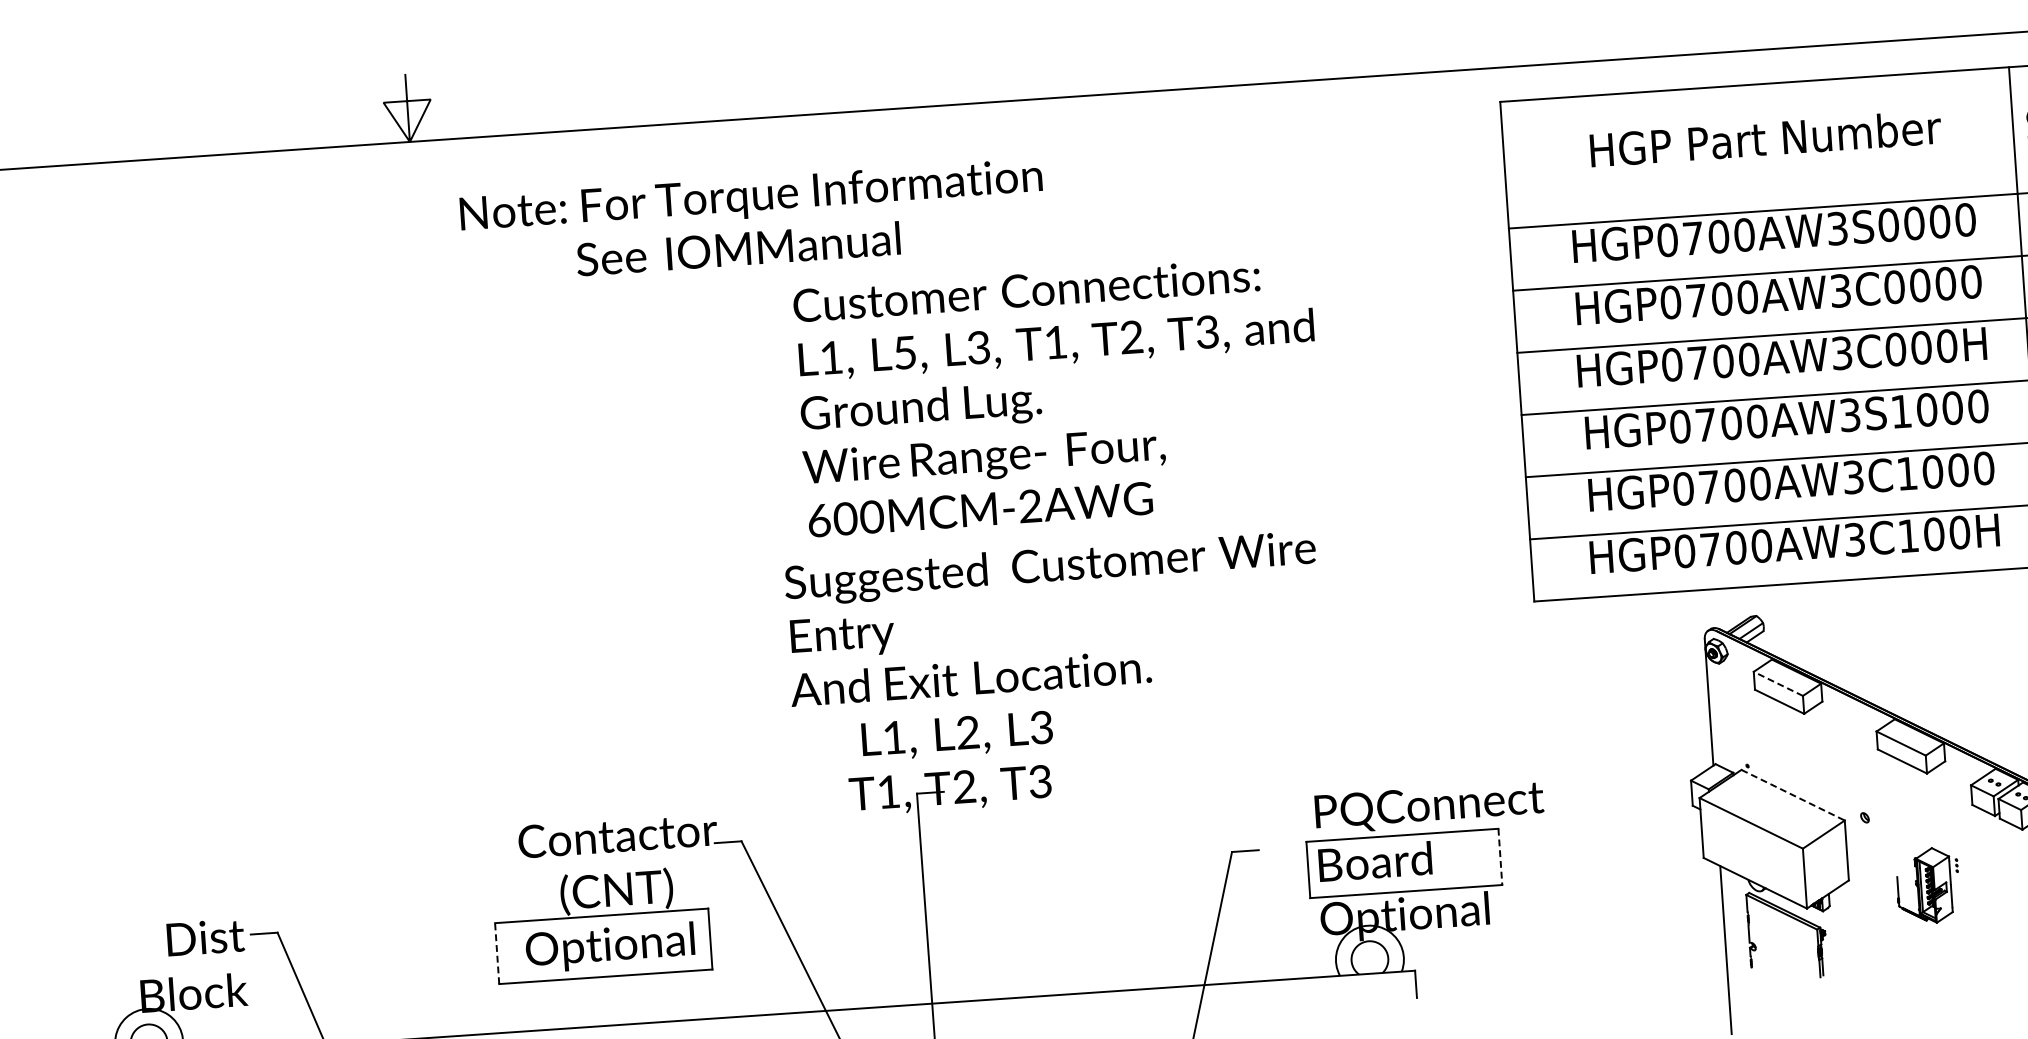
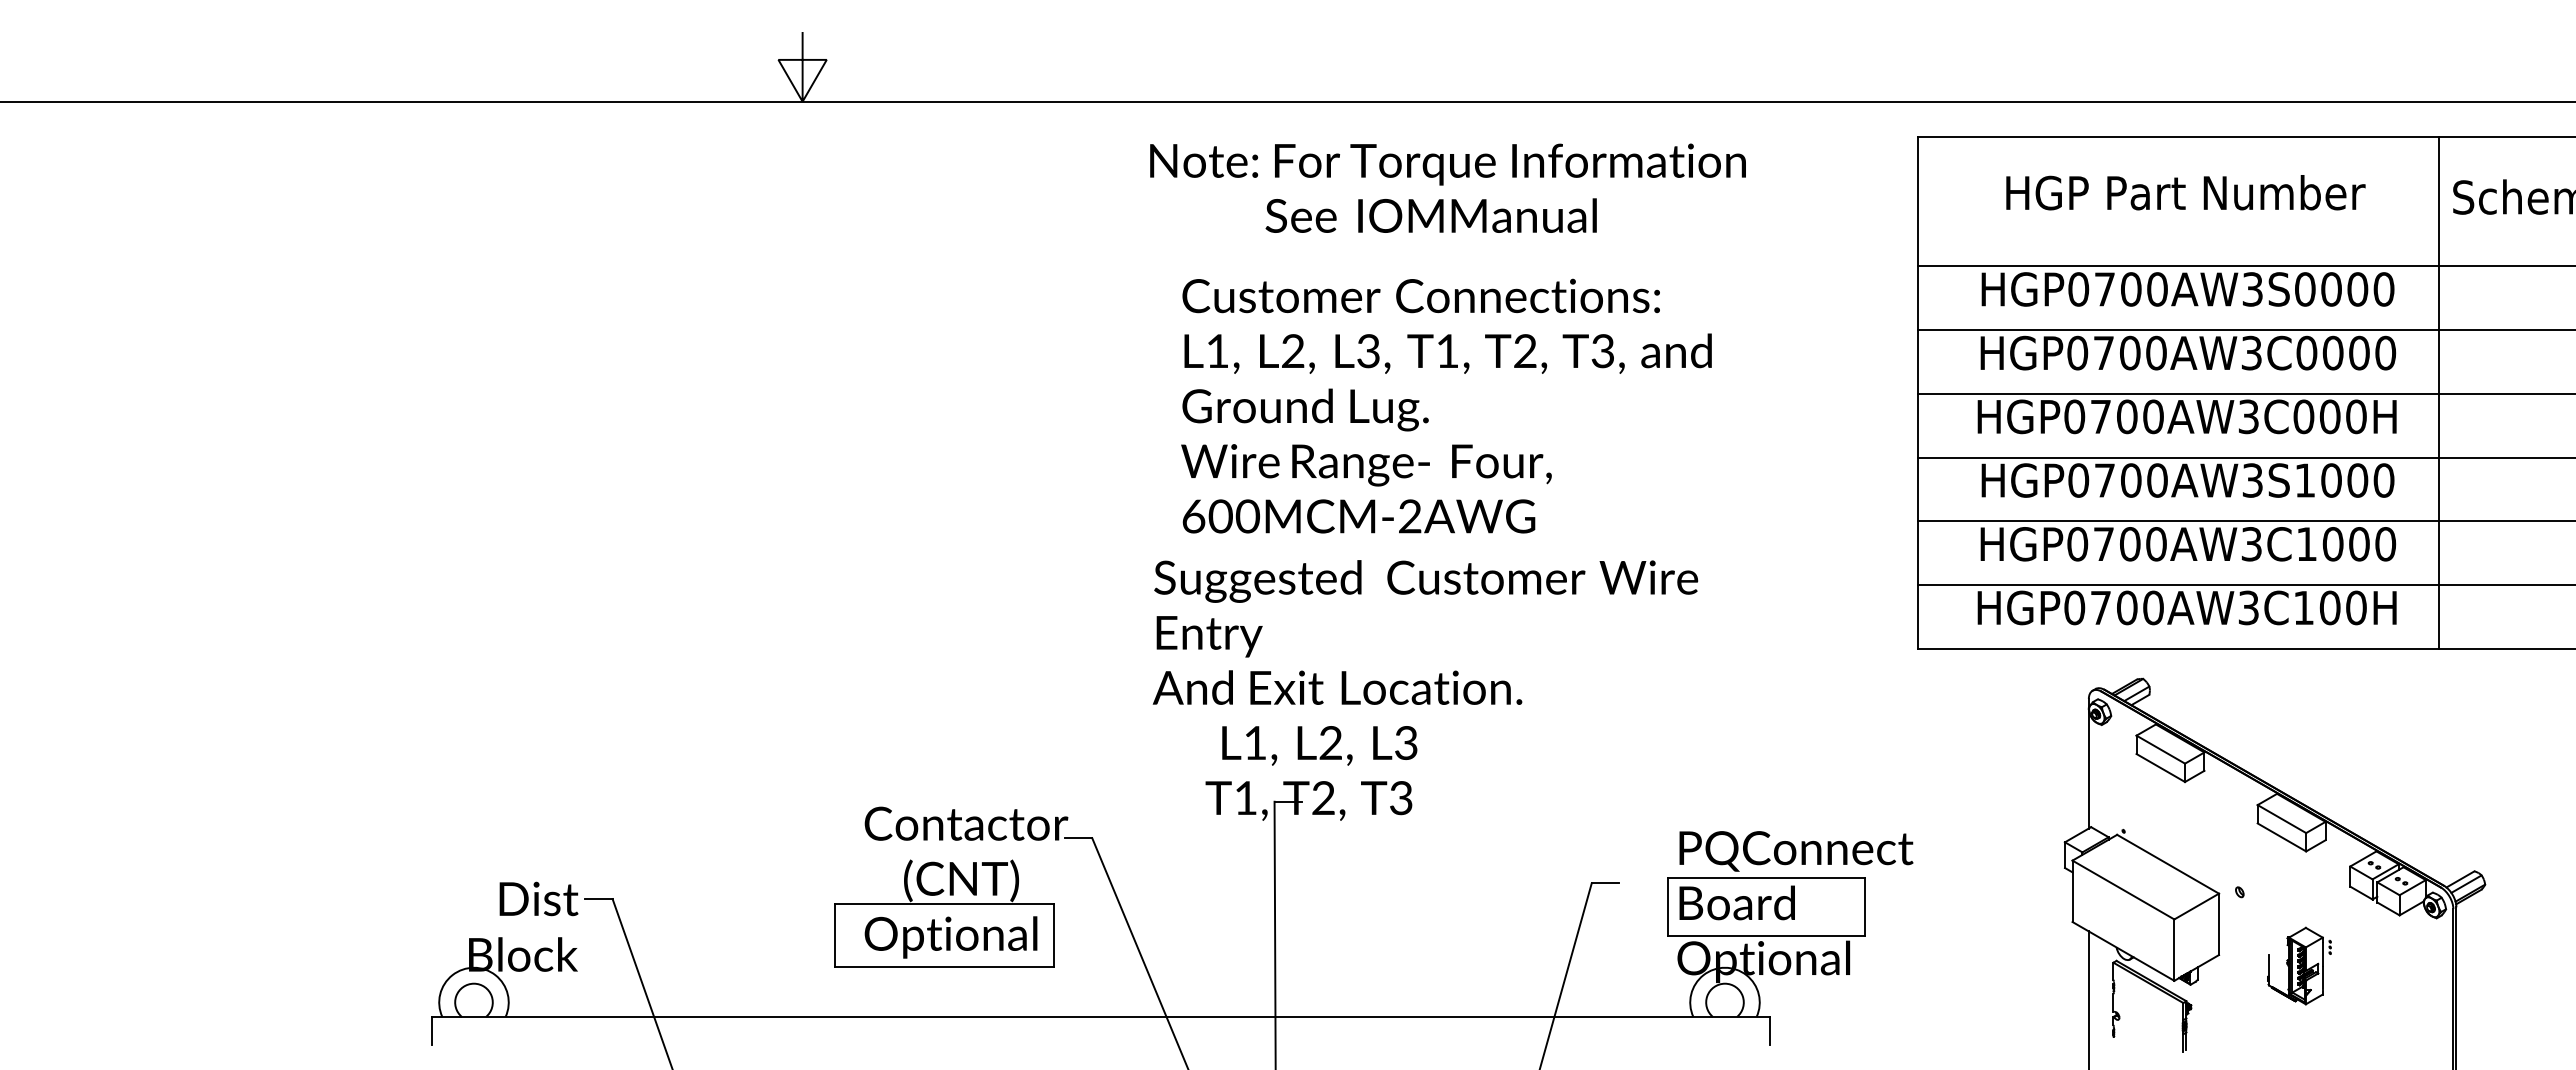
text: (752, 220) -> (1447, 187), moved
text: (905, 353) -> (1293, 351), L5, -> L2,
line: (1778, 683) -> (2160, 749), dashed -> solid
line: (1793, 795) -> (2168, 864), dashed -> solid
line: (1500, 856) -> (1865, 906), dashed -> solid
line: (497, 953) -> (835, 935), dashed -> solid

